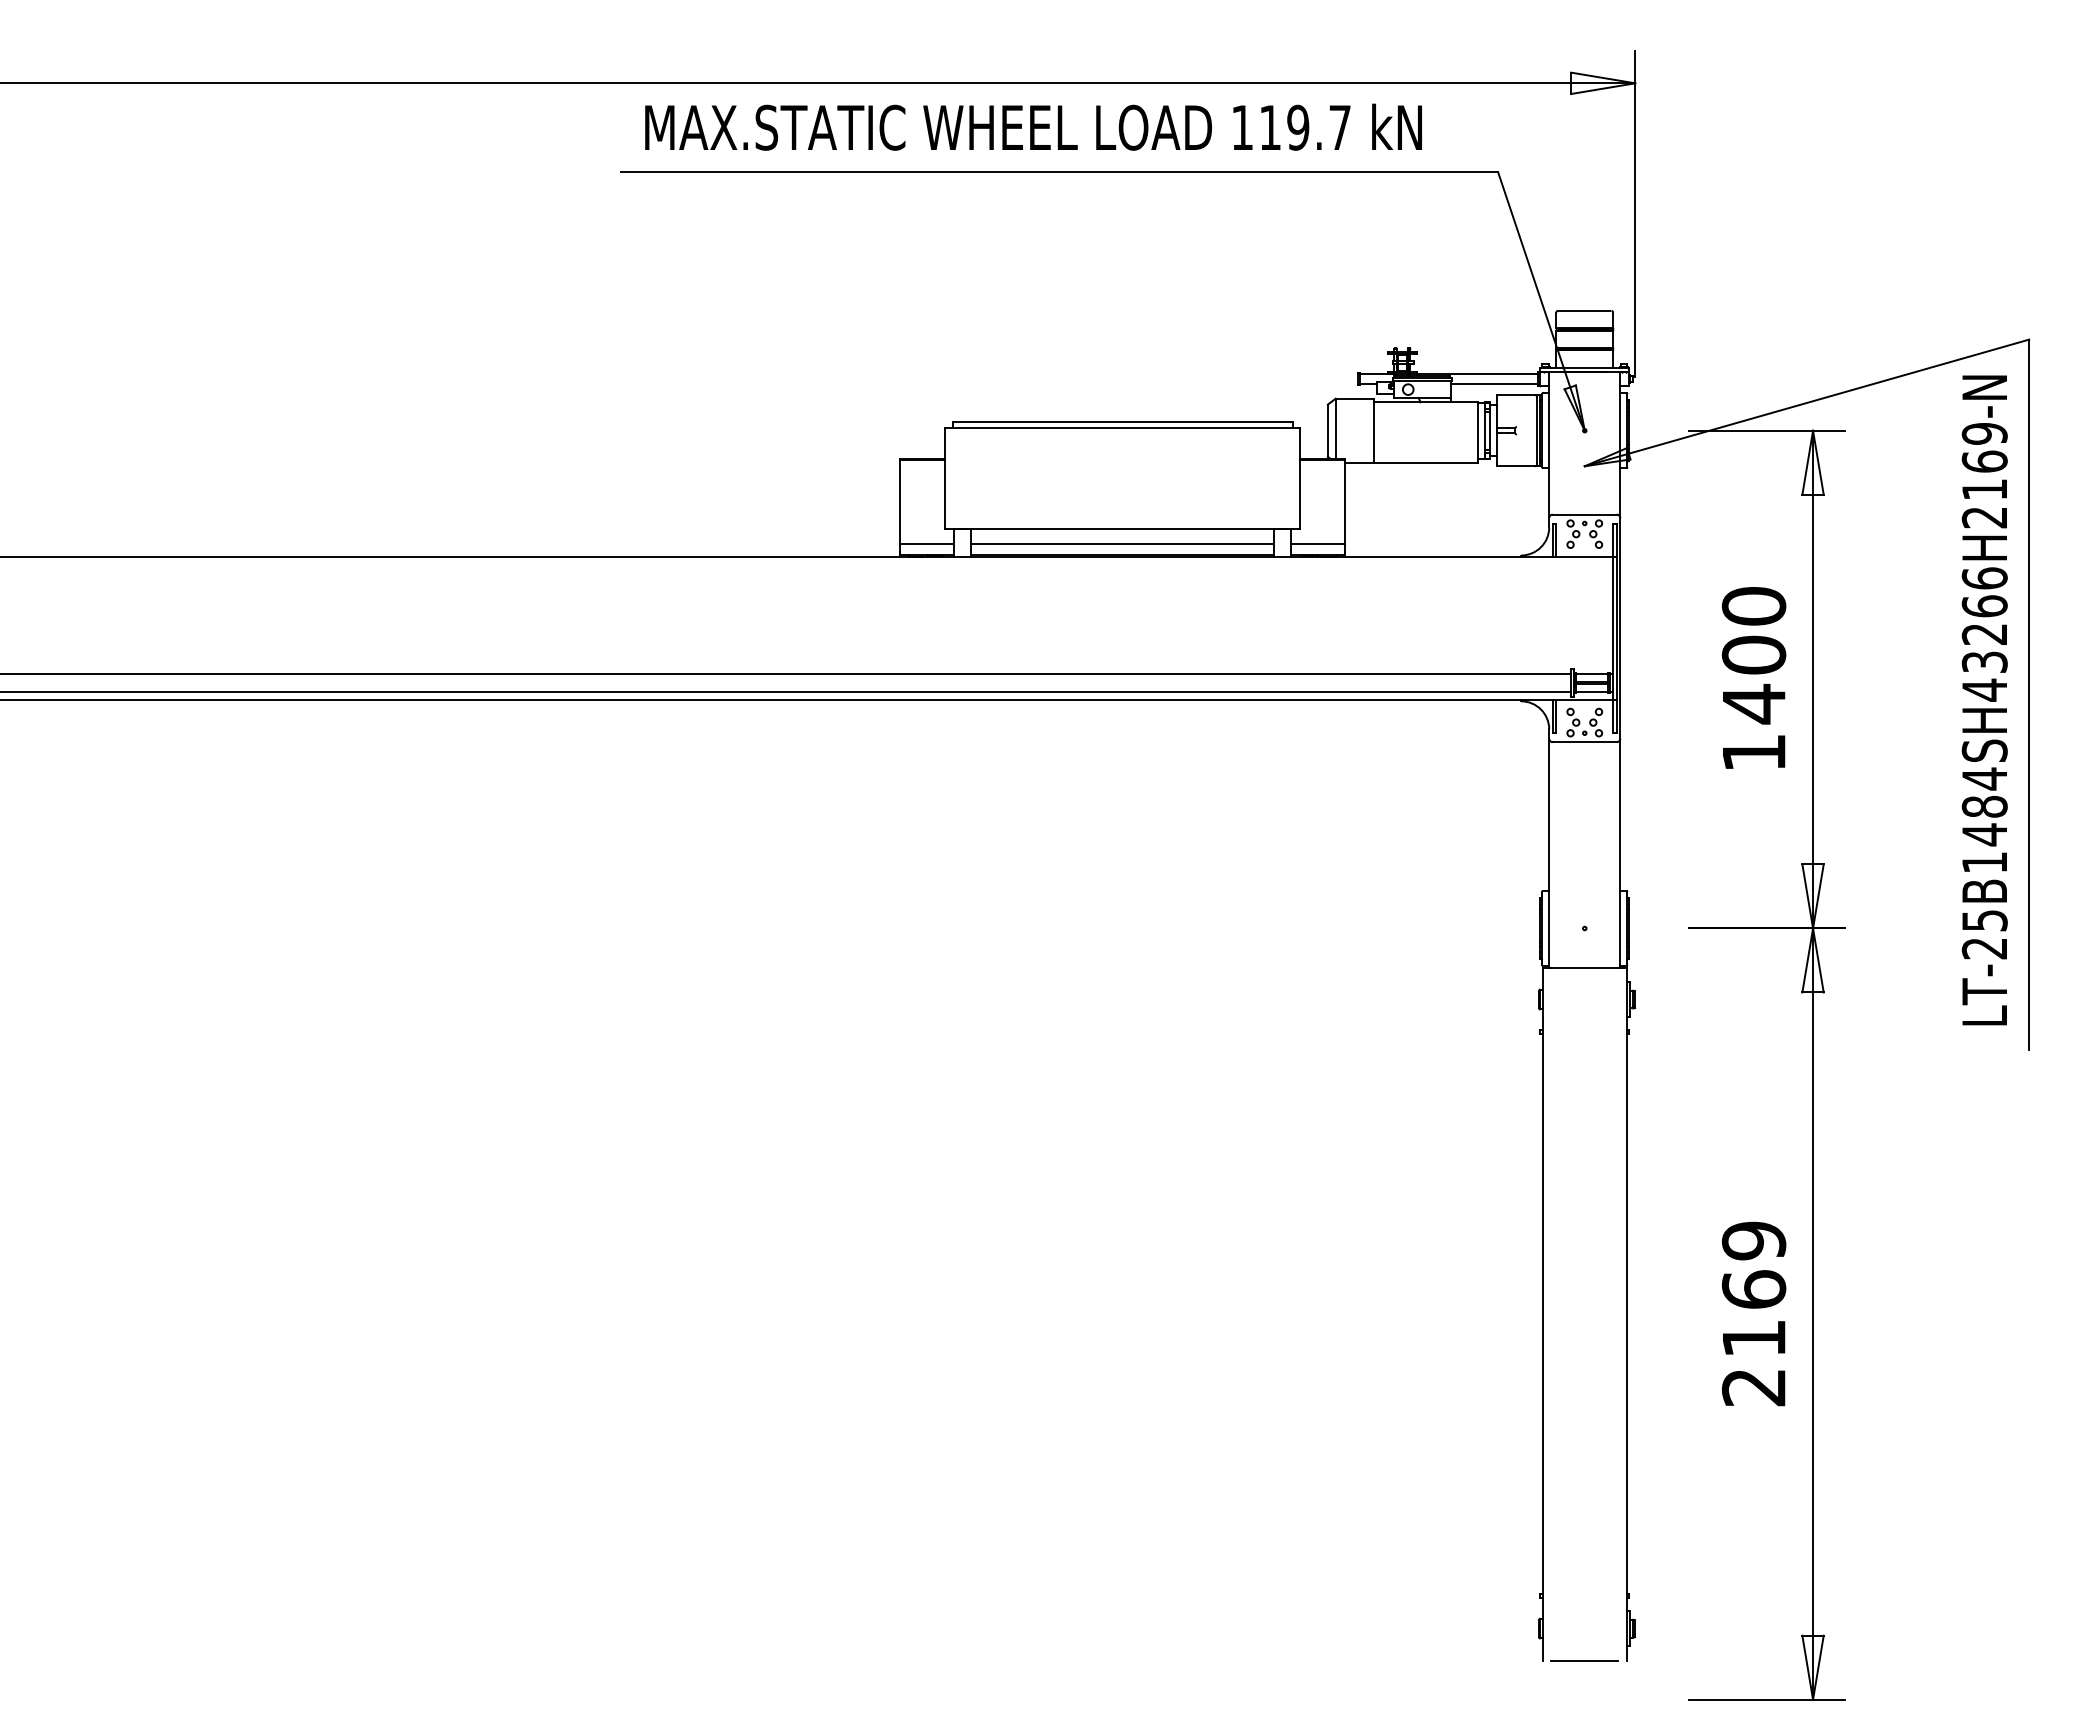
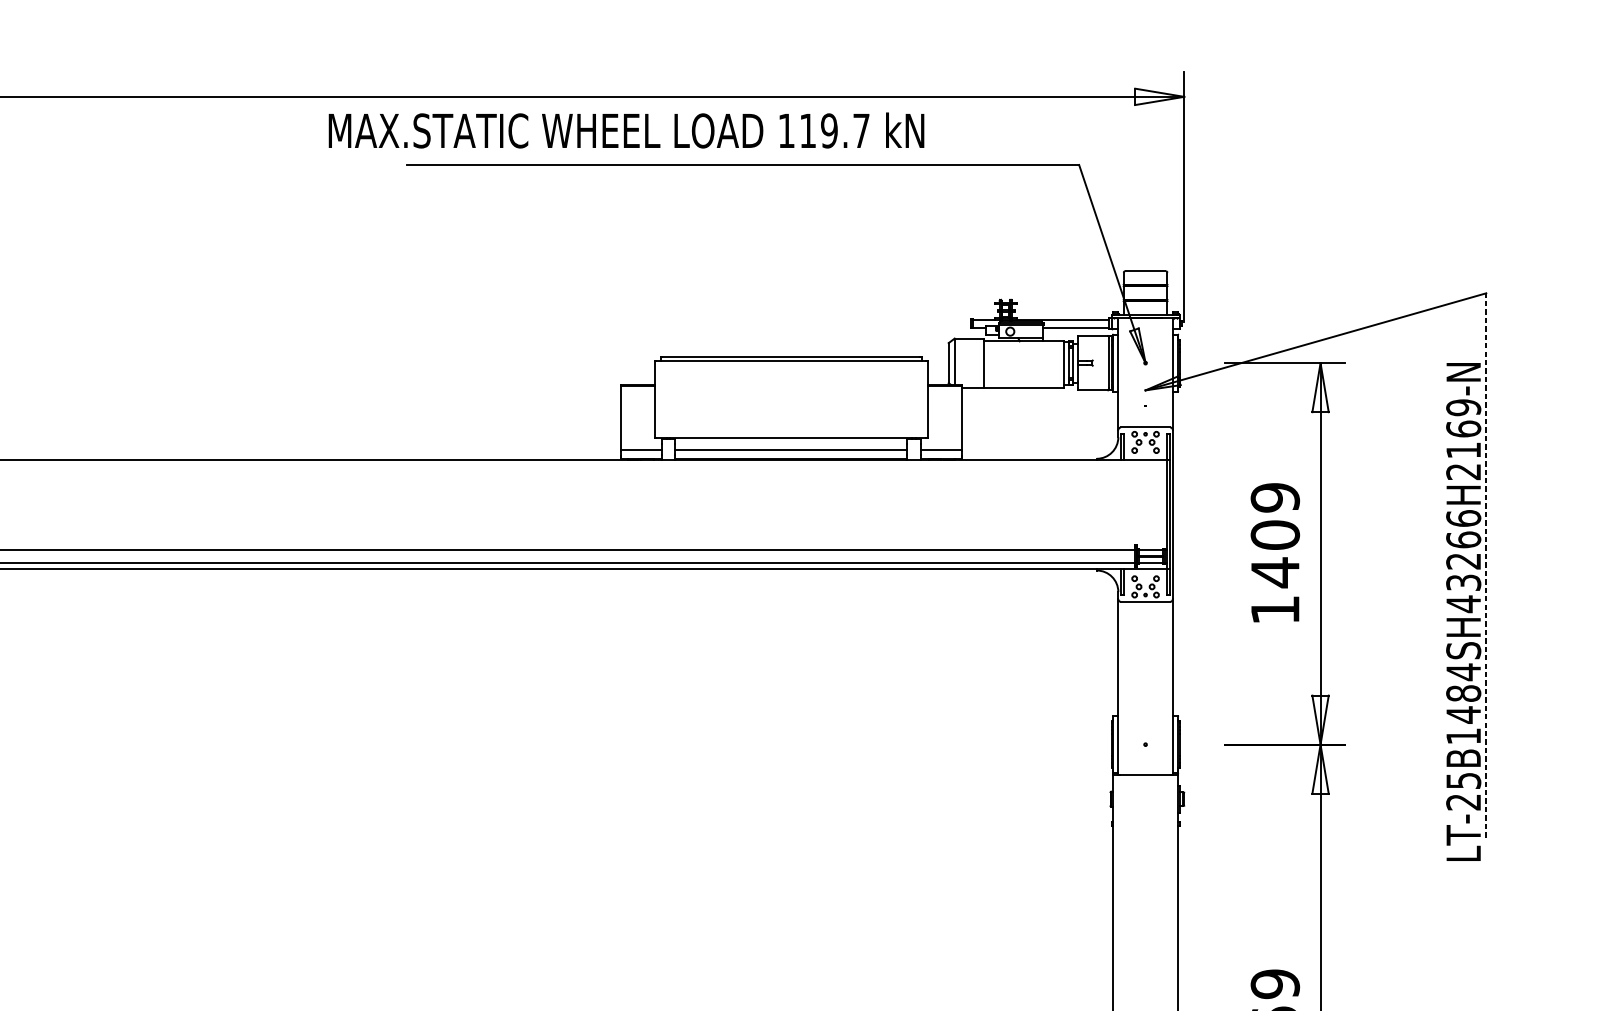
text: (1033, 126) -> (626, 129), moved
text: (1754, 606) -> (1275, 497), 1400 -> 1409
line: (2029, 694) -> (1486, 565), solid -> dashed
text: (1984, 700) -> (1463, 612), moved

